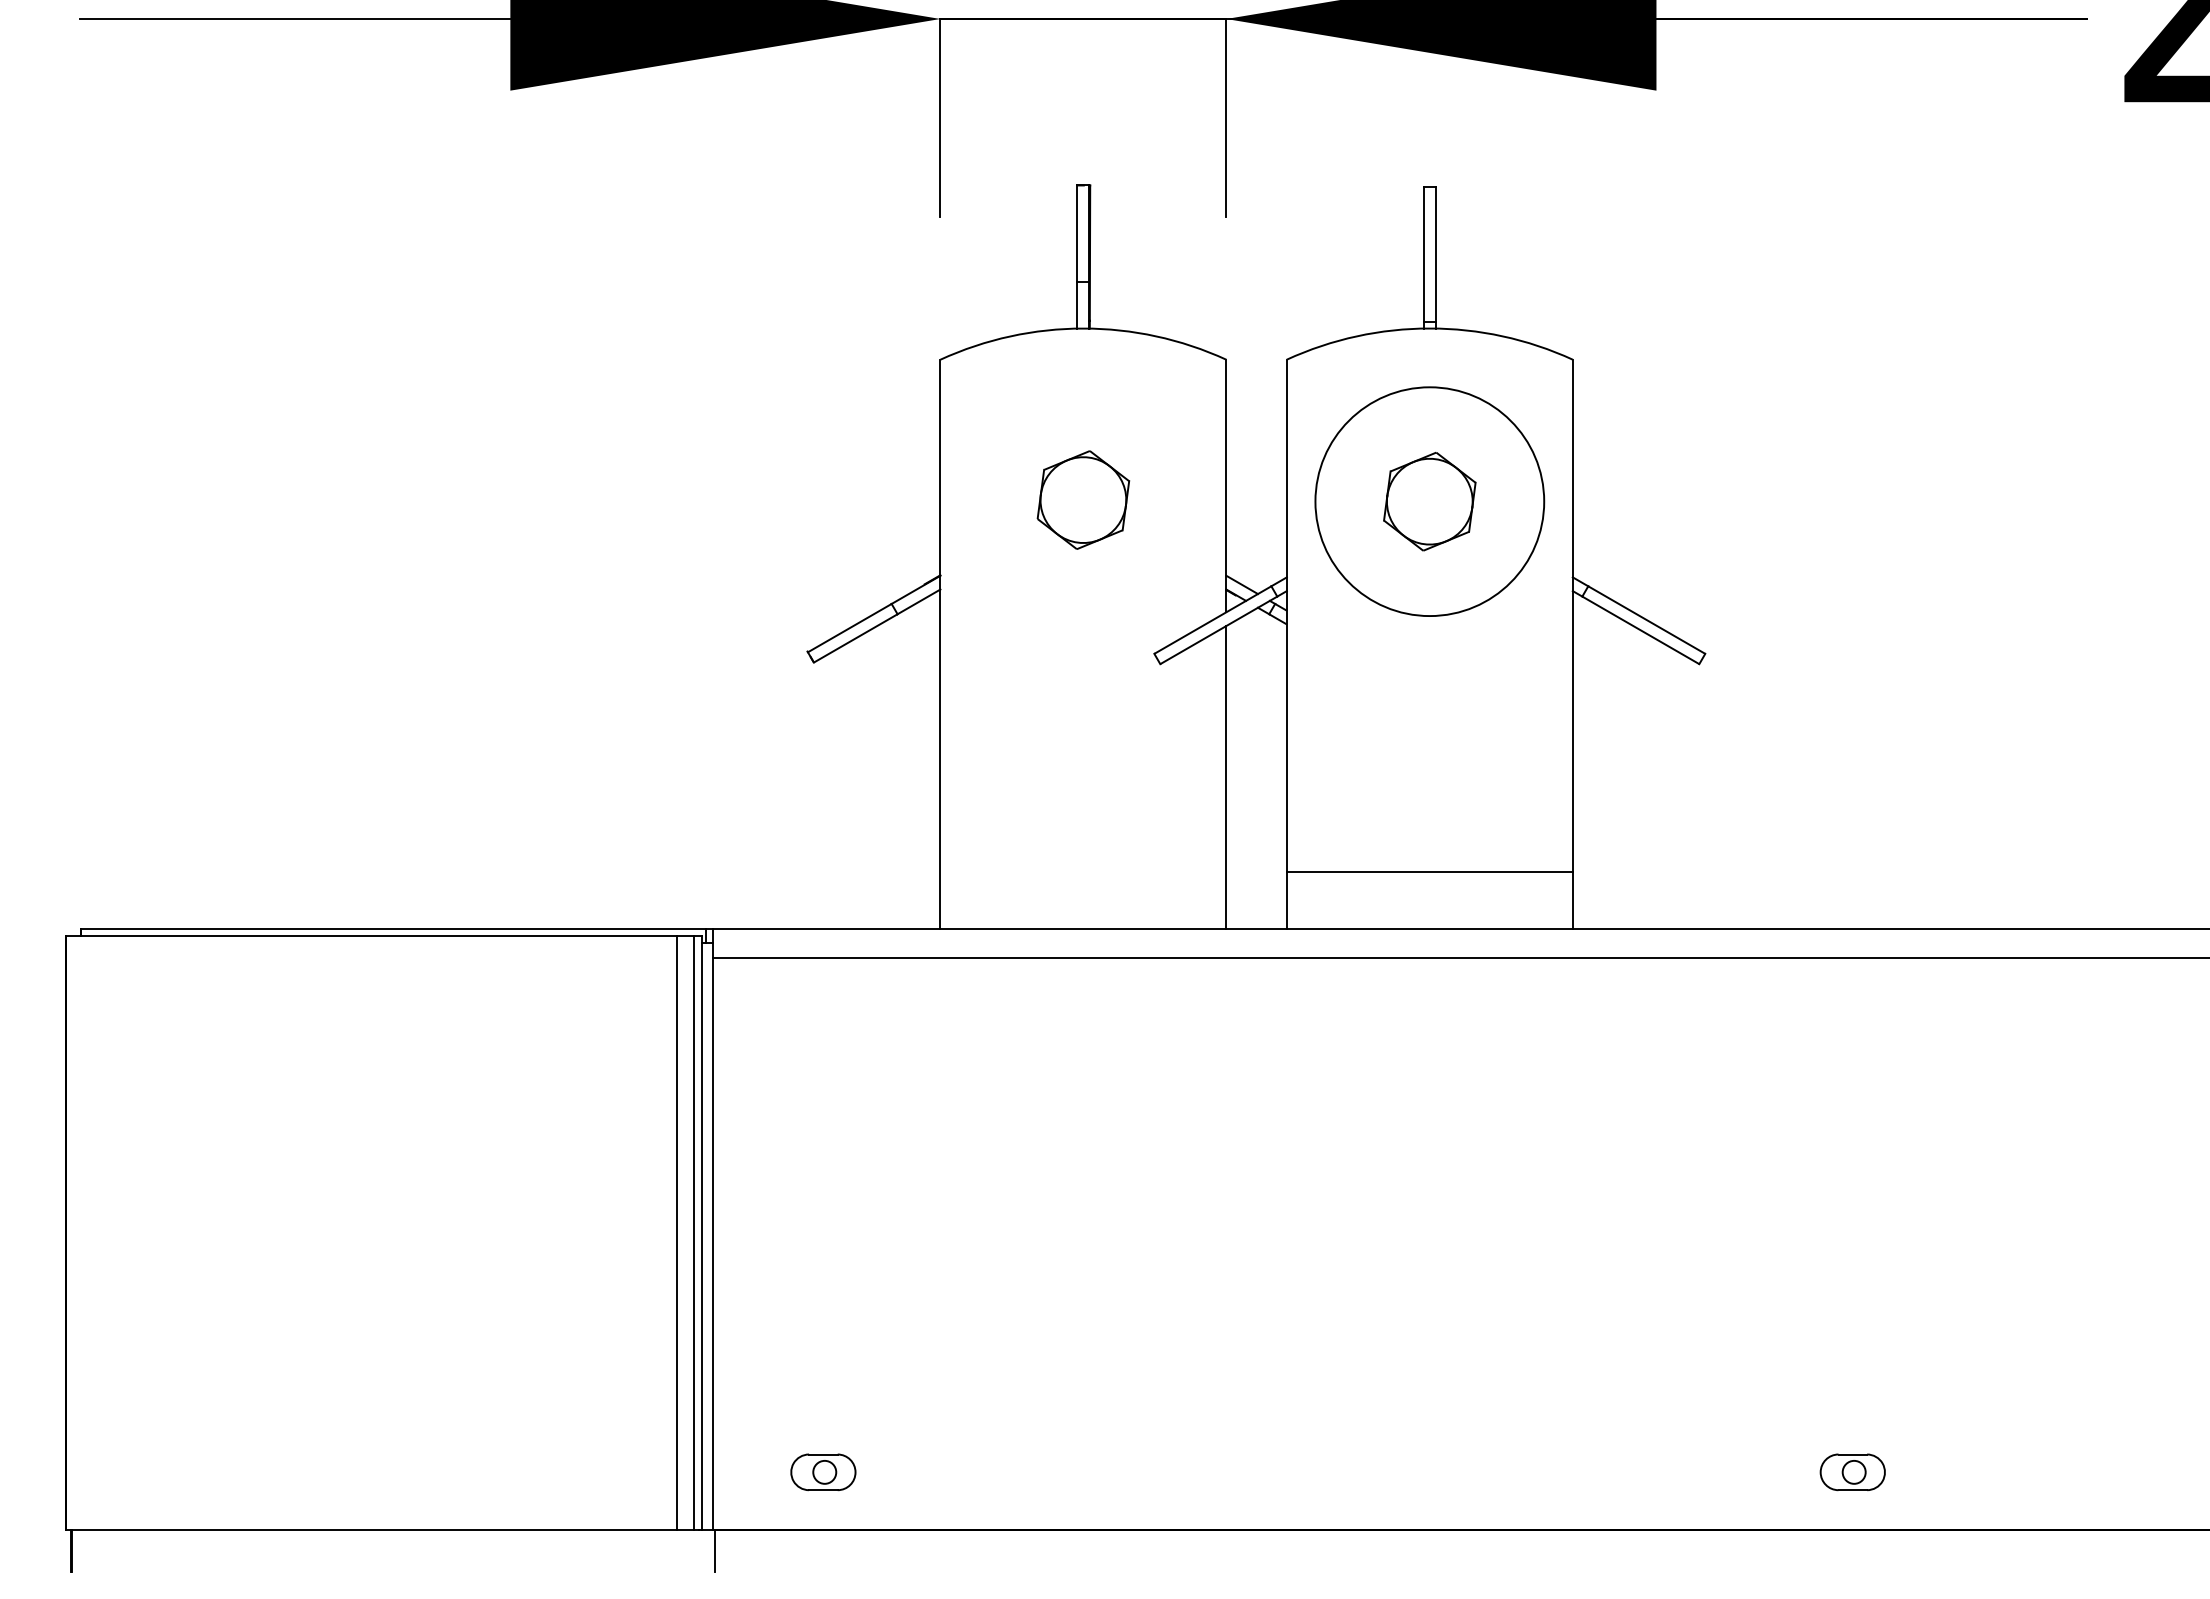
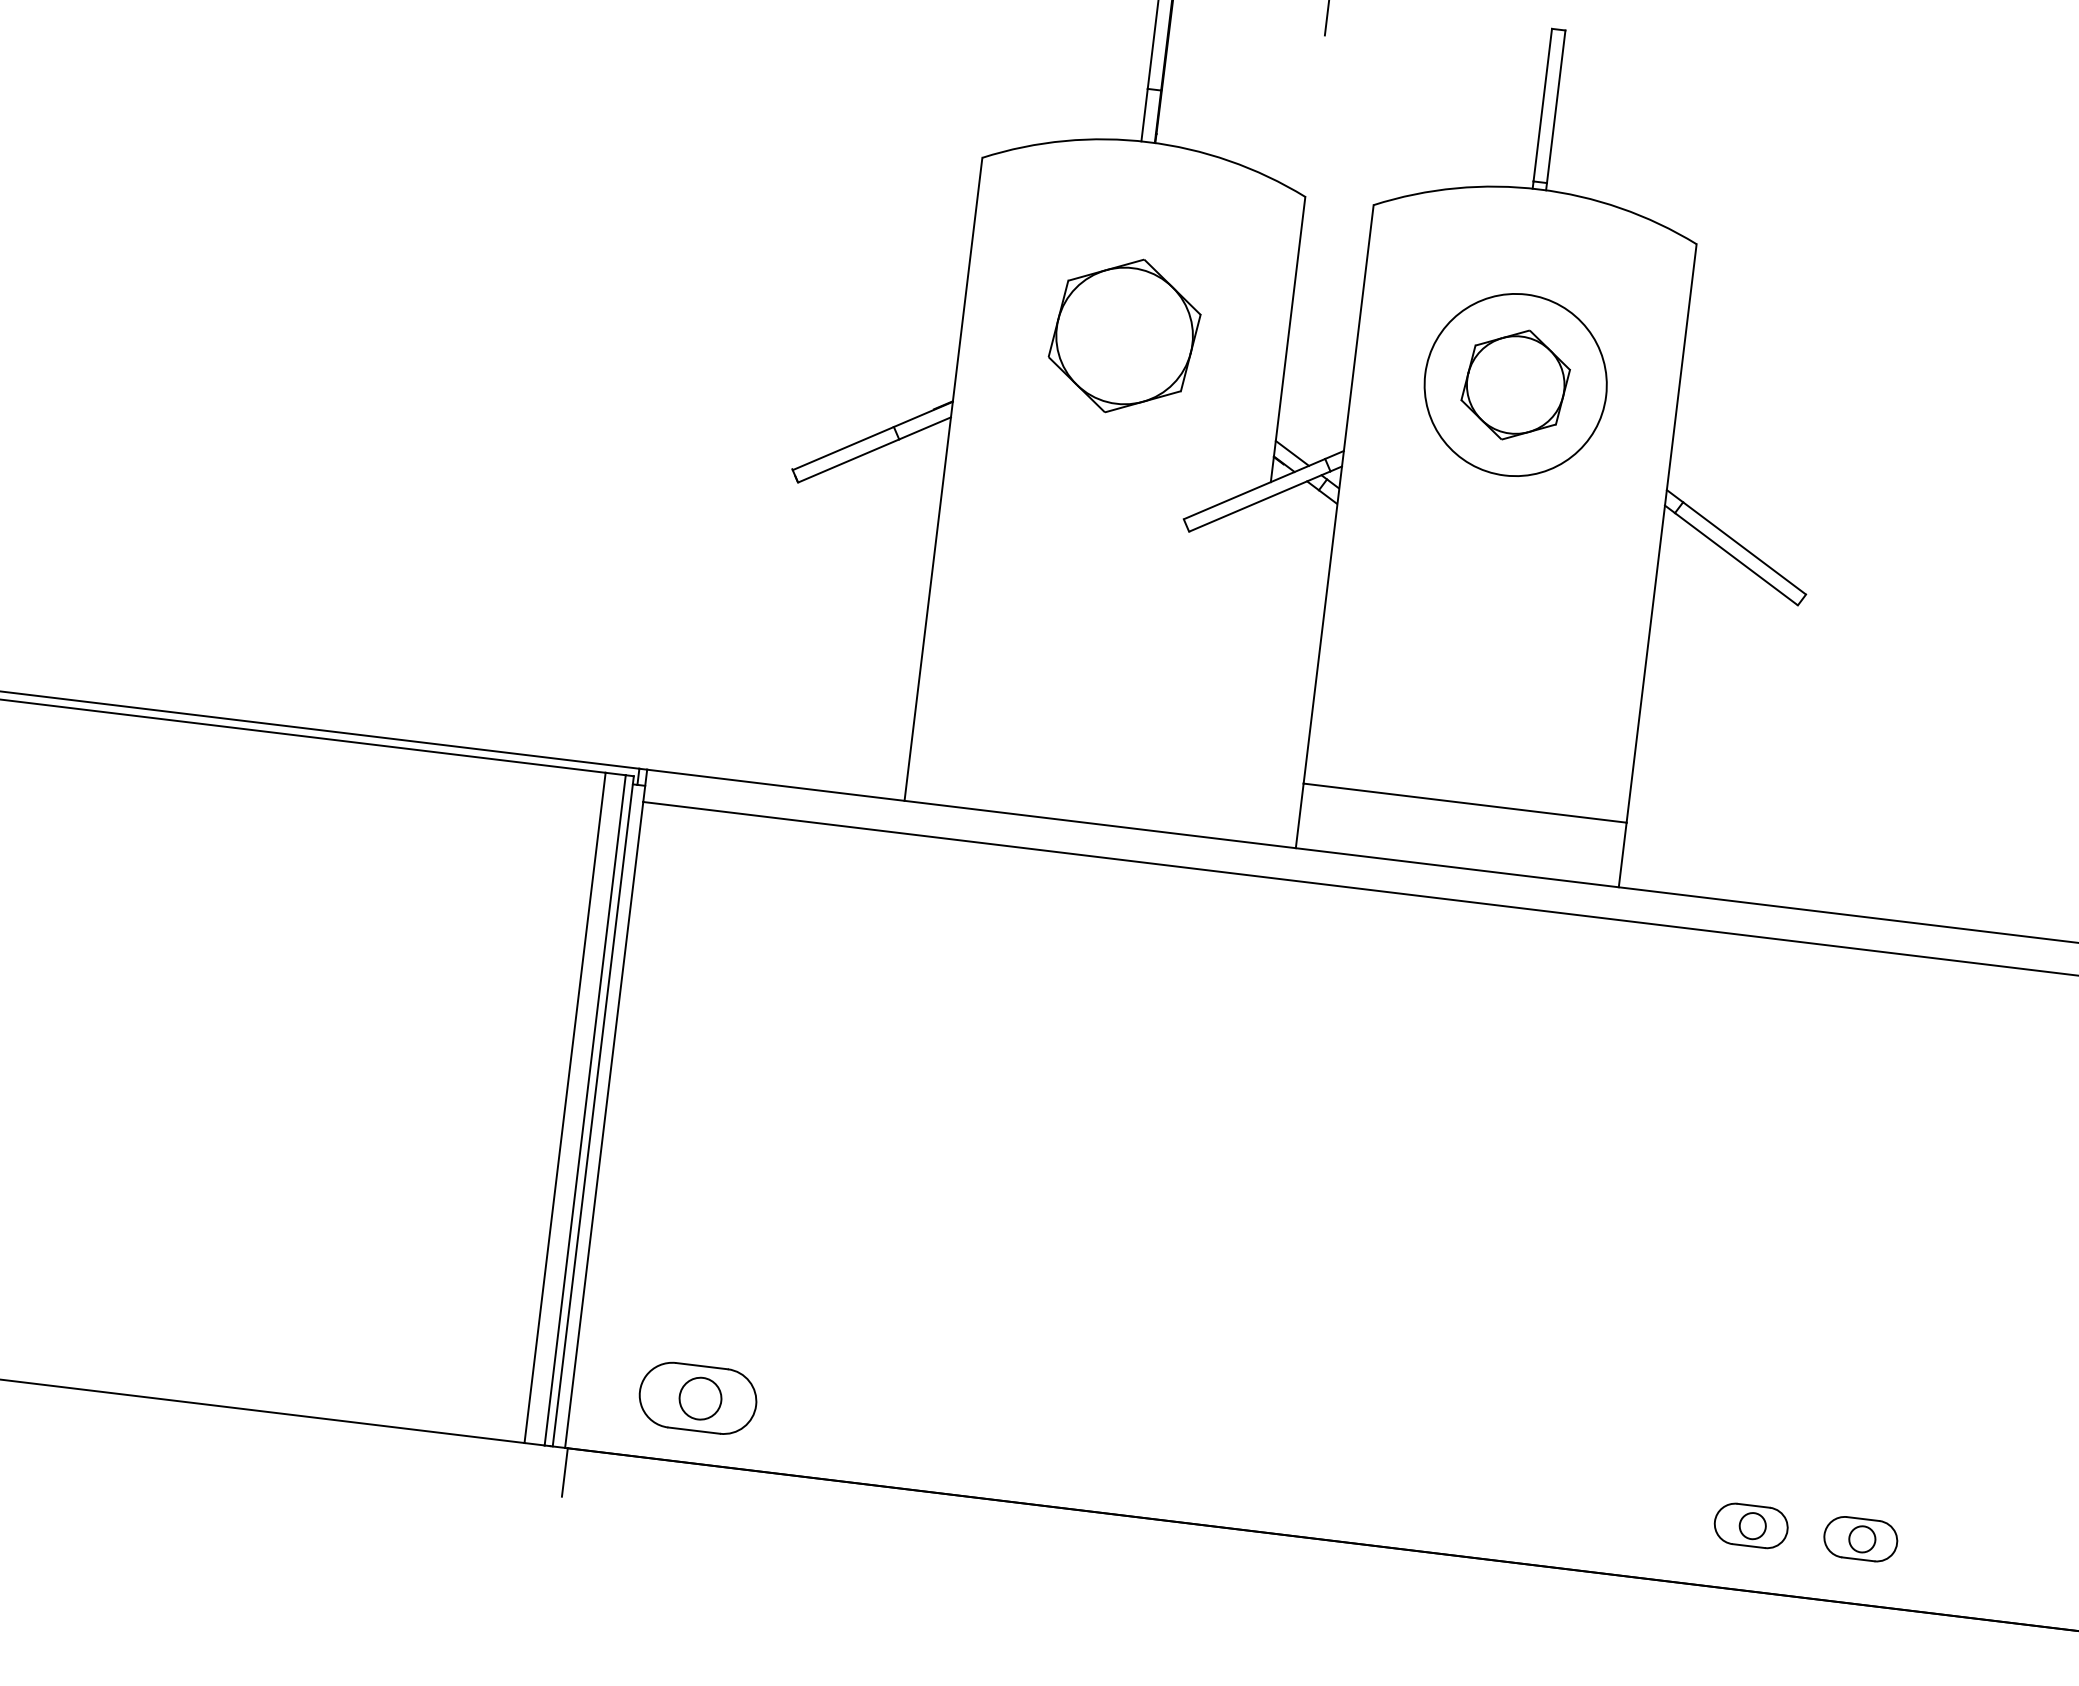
part: (1083, 499) -> (1124, 335), size x1.4
circle: (1429, 501) -> (1515, 384), size x0.7
line: (1226, 777) -> (1248, 668), removed
part: (823, 1472) -> (698, 1398), size x1.6
part: (1755, 1472) -> (1750, 1526), added

